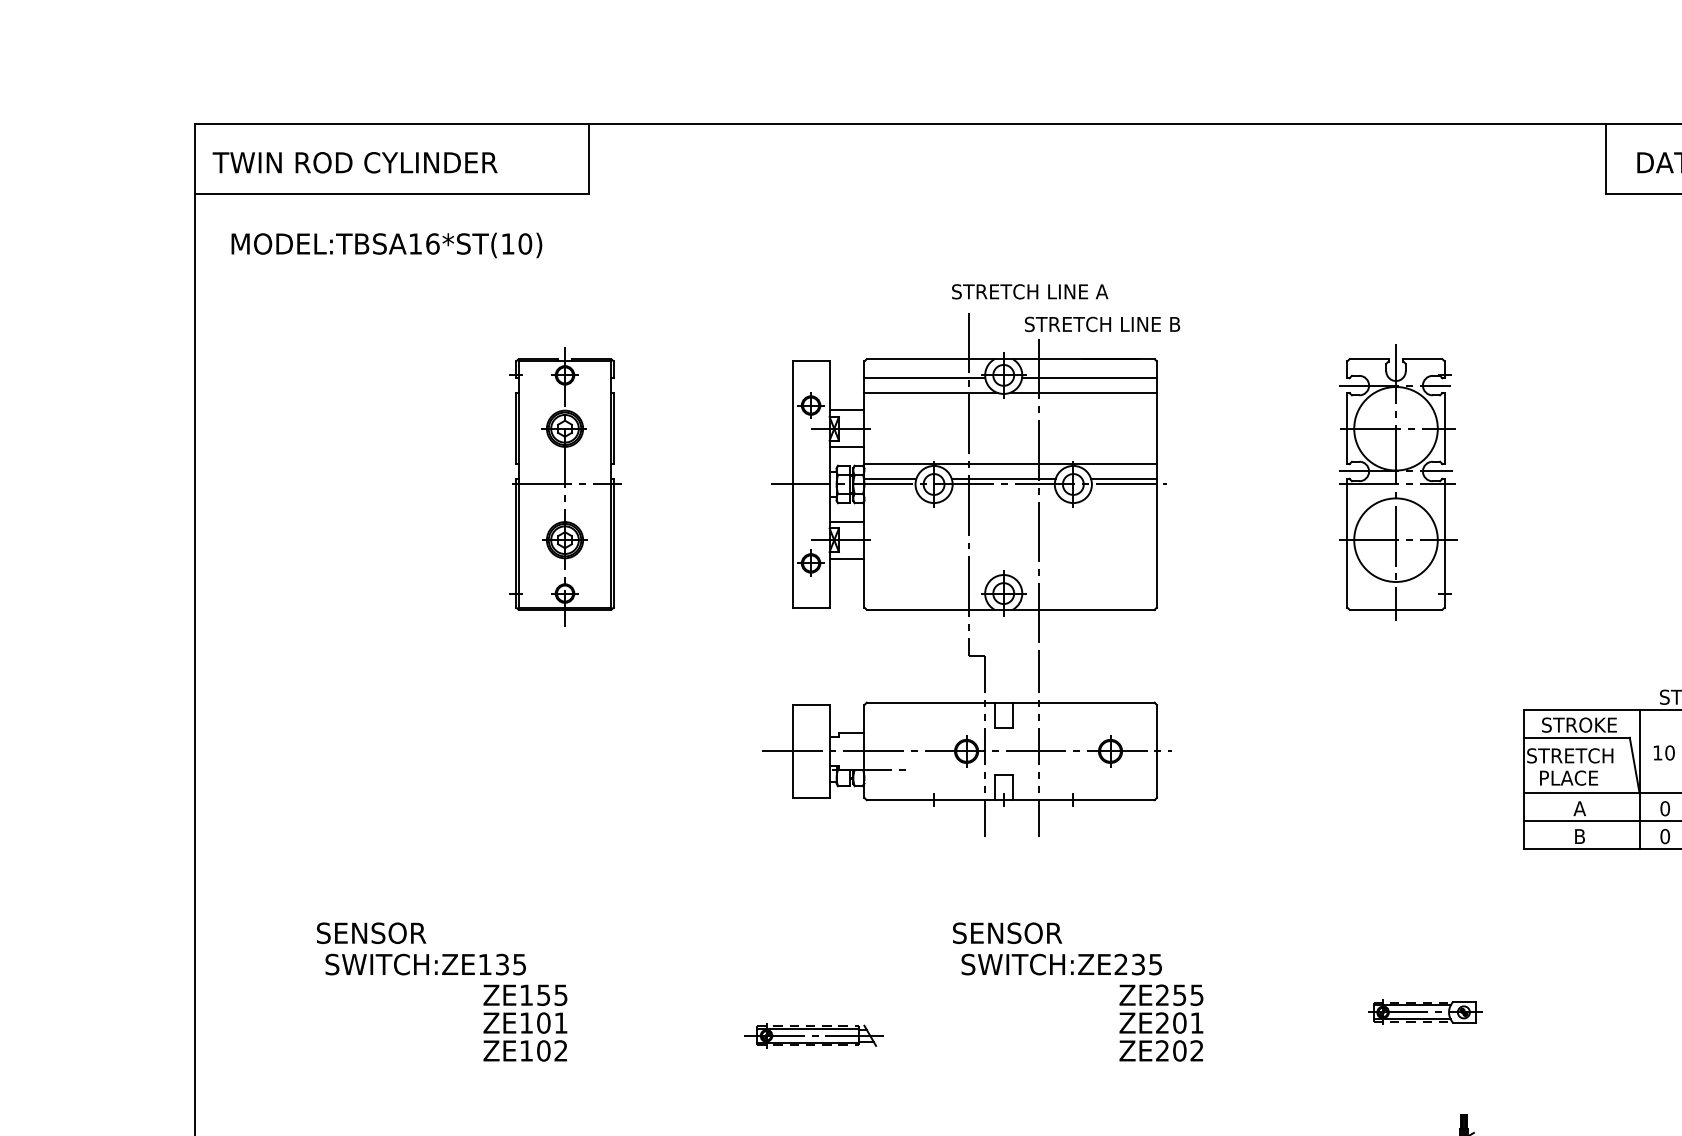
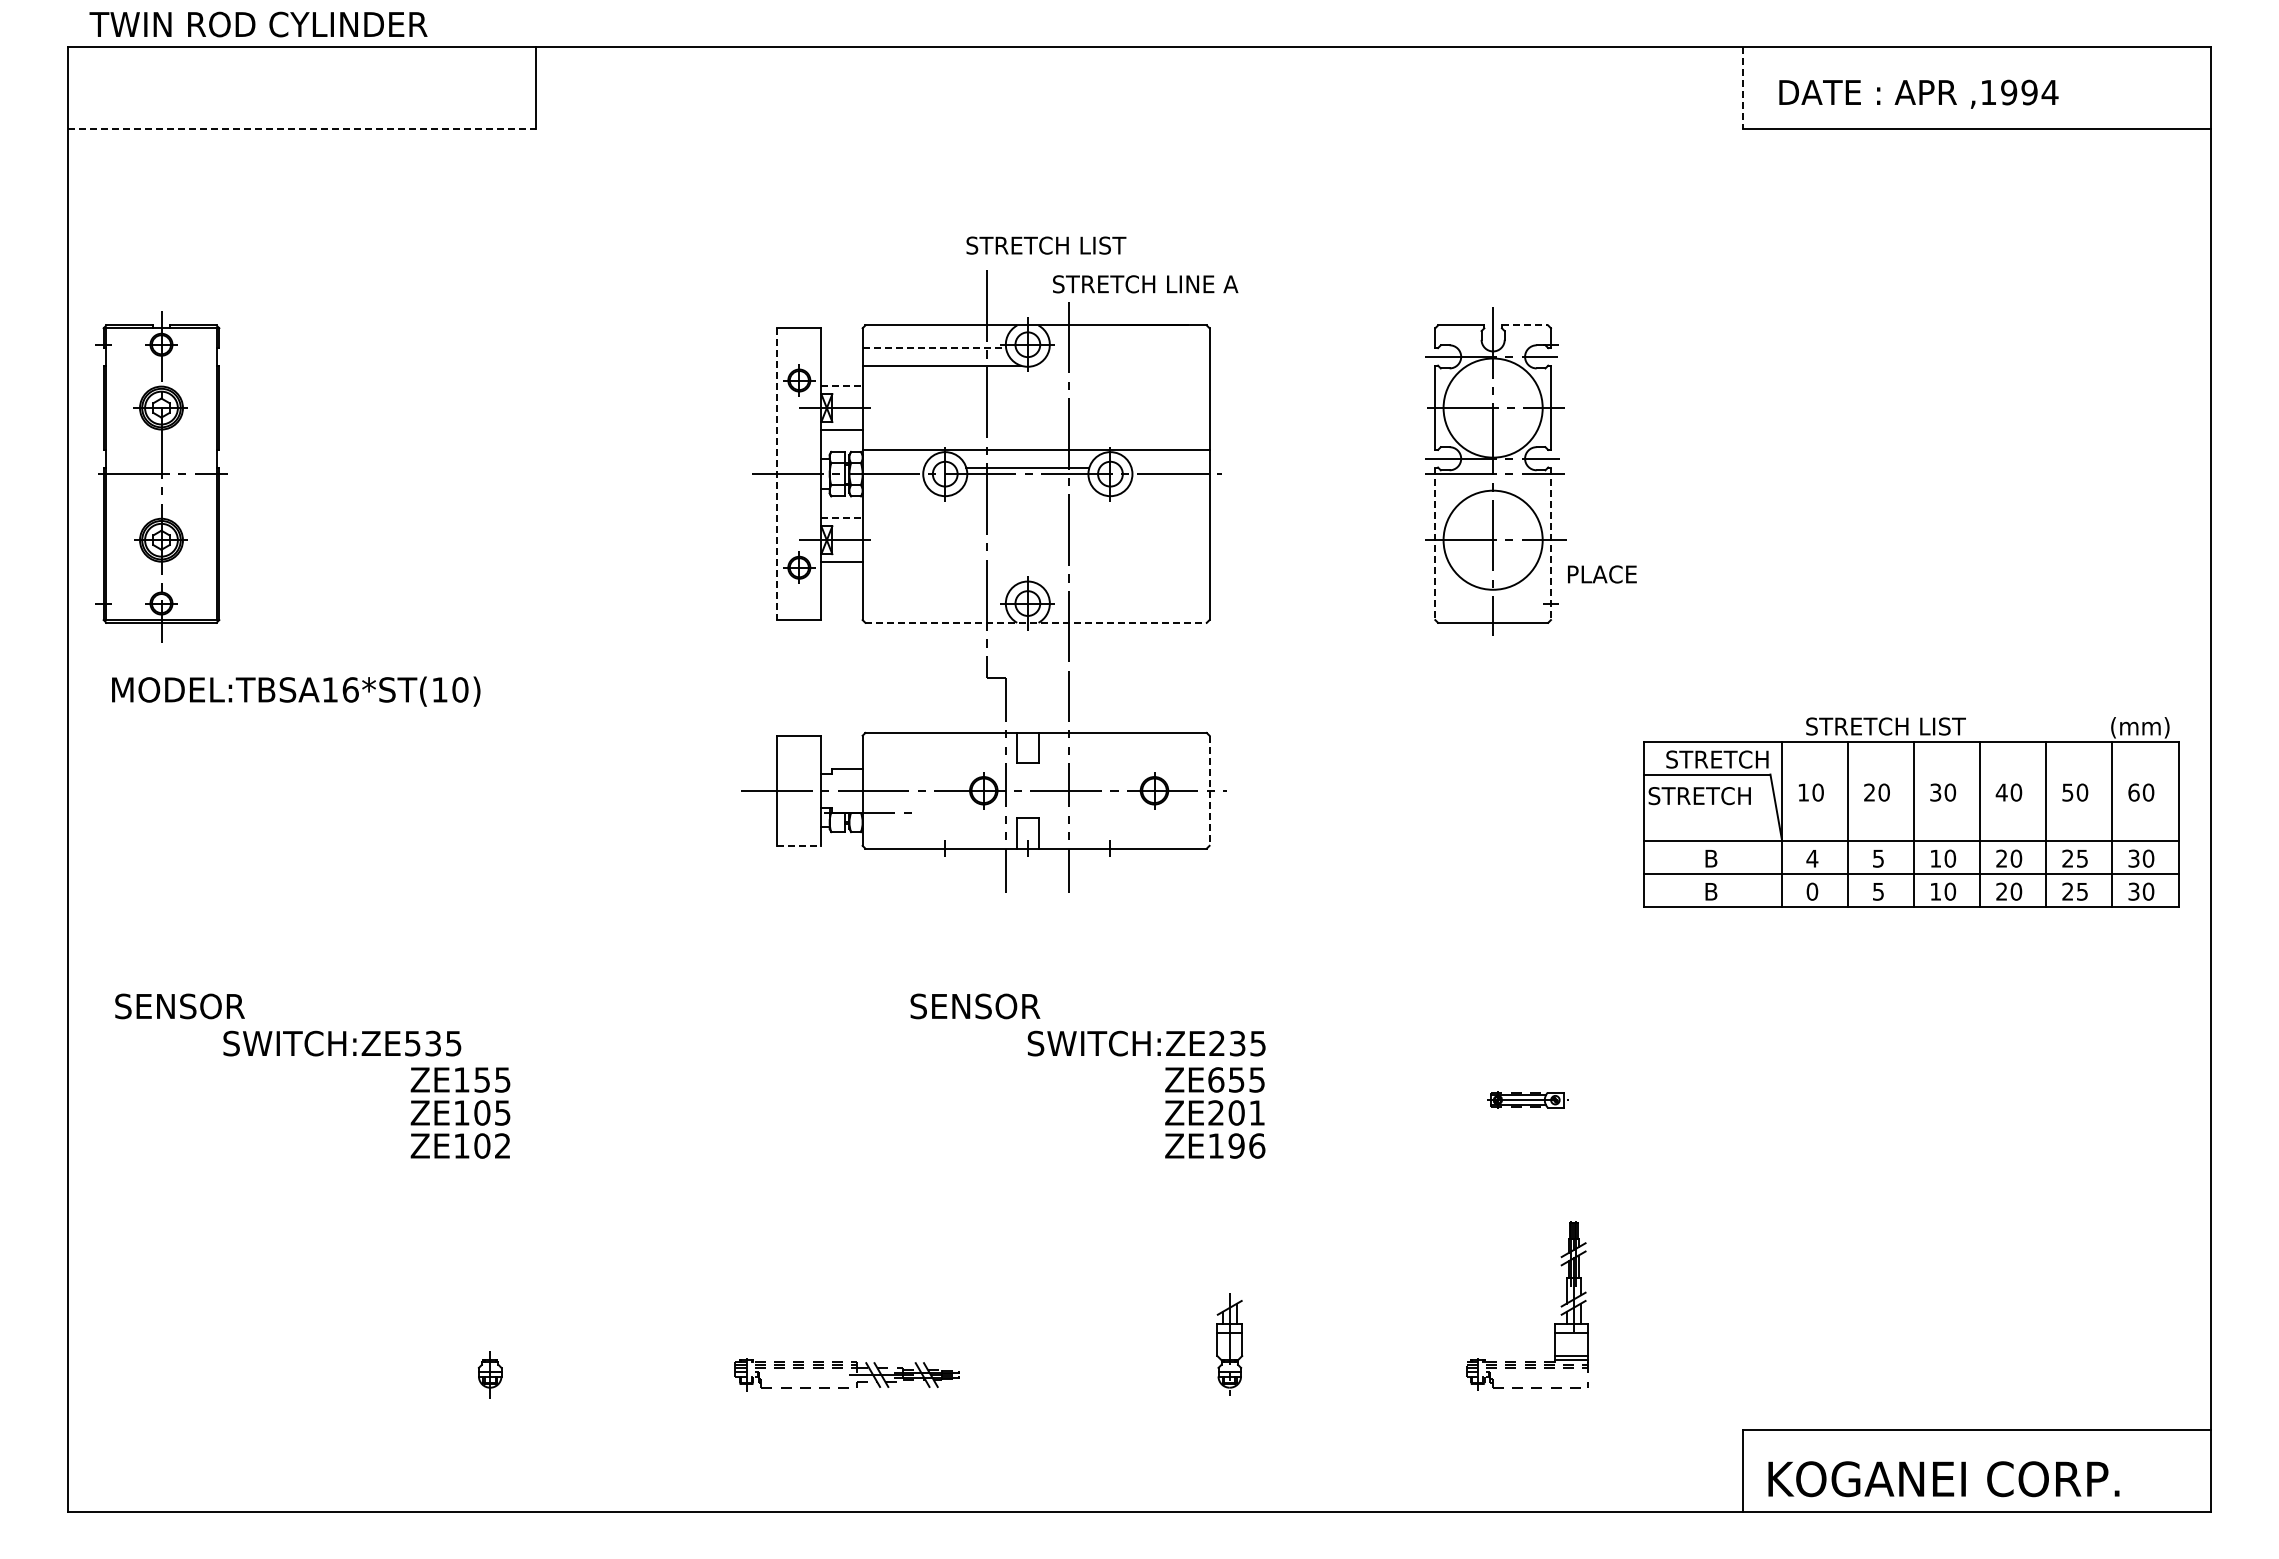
line: (1606, 159) -> (1742, 88), solid -> dashed
text: (355, 162) -> (258, 24), moved
line: (392, 193) -> (302, 129), solid -> dashed
text: (387, 245) -> (296, 691), moved
text: (1086, 291) -> (1125, 245), STRETCH LINE A -> STRETCH LIST
text: (1174, 324) -> (1230, 284), STRETCH LINE B -> STRETCH LINE A
line: (1423, 359) -> (1525, 325), solid -> dashed
line: (925, 378) -> (934, 348), solid -> dashed
line: (1089, 378) -> (1129, 348), removed
line: (1082, 392) -> (1121, 365), removed
line: (847, 410) -> (842, 386), solid -> dashed
line: (890, 478) -> (893, 467), removed
line: (1124, 478) -> (1170, 467), removed
line: (792, 484) -> (777, 474), solid -> dashed
part: (565, 486) -> (161, 476), moved
line: (847, 521) -> (842, 518), solid -> dashed
line: (1347, 543) -> (1435, 544), solid -> dashed
line: (1444, 543) -> (1550, 544), solid -> dashed
line: (1011, 609) -> (1036, 622), solid -> dashed
text: (1603, 725) -> (1739, 759), STROKE -> STRETCH
line: (1156, 752) -> (1209, 791), solid -> dashed
text: (1569, 778) -> (1602, 574), moved
line: (811, 797) -> (799, 845), solid -> dashed
text: (1579, 808) -> (1710, 858), A -> B
text: (1665, 808) -> (1812, 858), 0 -> 4
text: (371, 933) -> (179, 1006), moved
text: (1007, 933) -> (975, 1006), moved
text: (484, 964) -> (412, 1043), SWITCH:ZE135 -> SWITCH:ZE535
text: (1061, 964) -> (1146, 1043), moved
text: (1162, 994) -> (1216, 1079), ZE255 -> ZE655
part: (1424, 1011) -> (1527, 1099), size x0.6
text: (560, 1022) -> (502, 1112), ZE101 -> ZE105
part: (813, 1035) -> (802, 1127), removed
text: (1179, 1050) -> (1236, 1145), ZE202 -> ZE196

